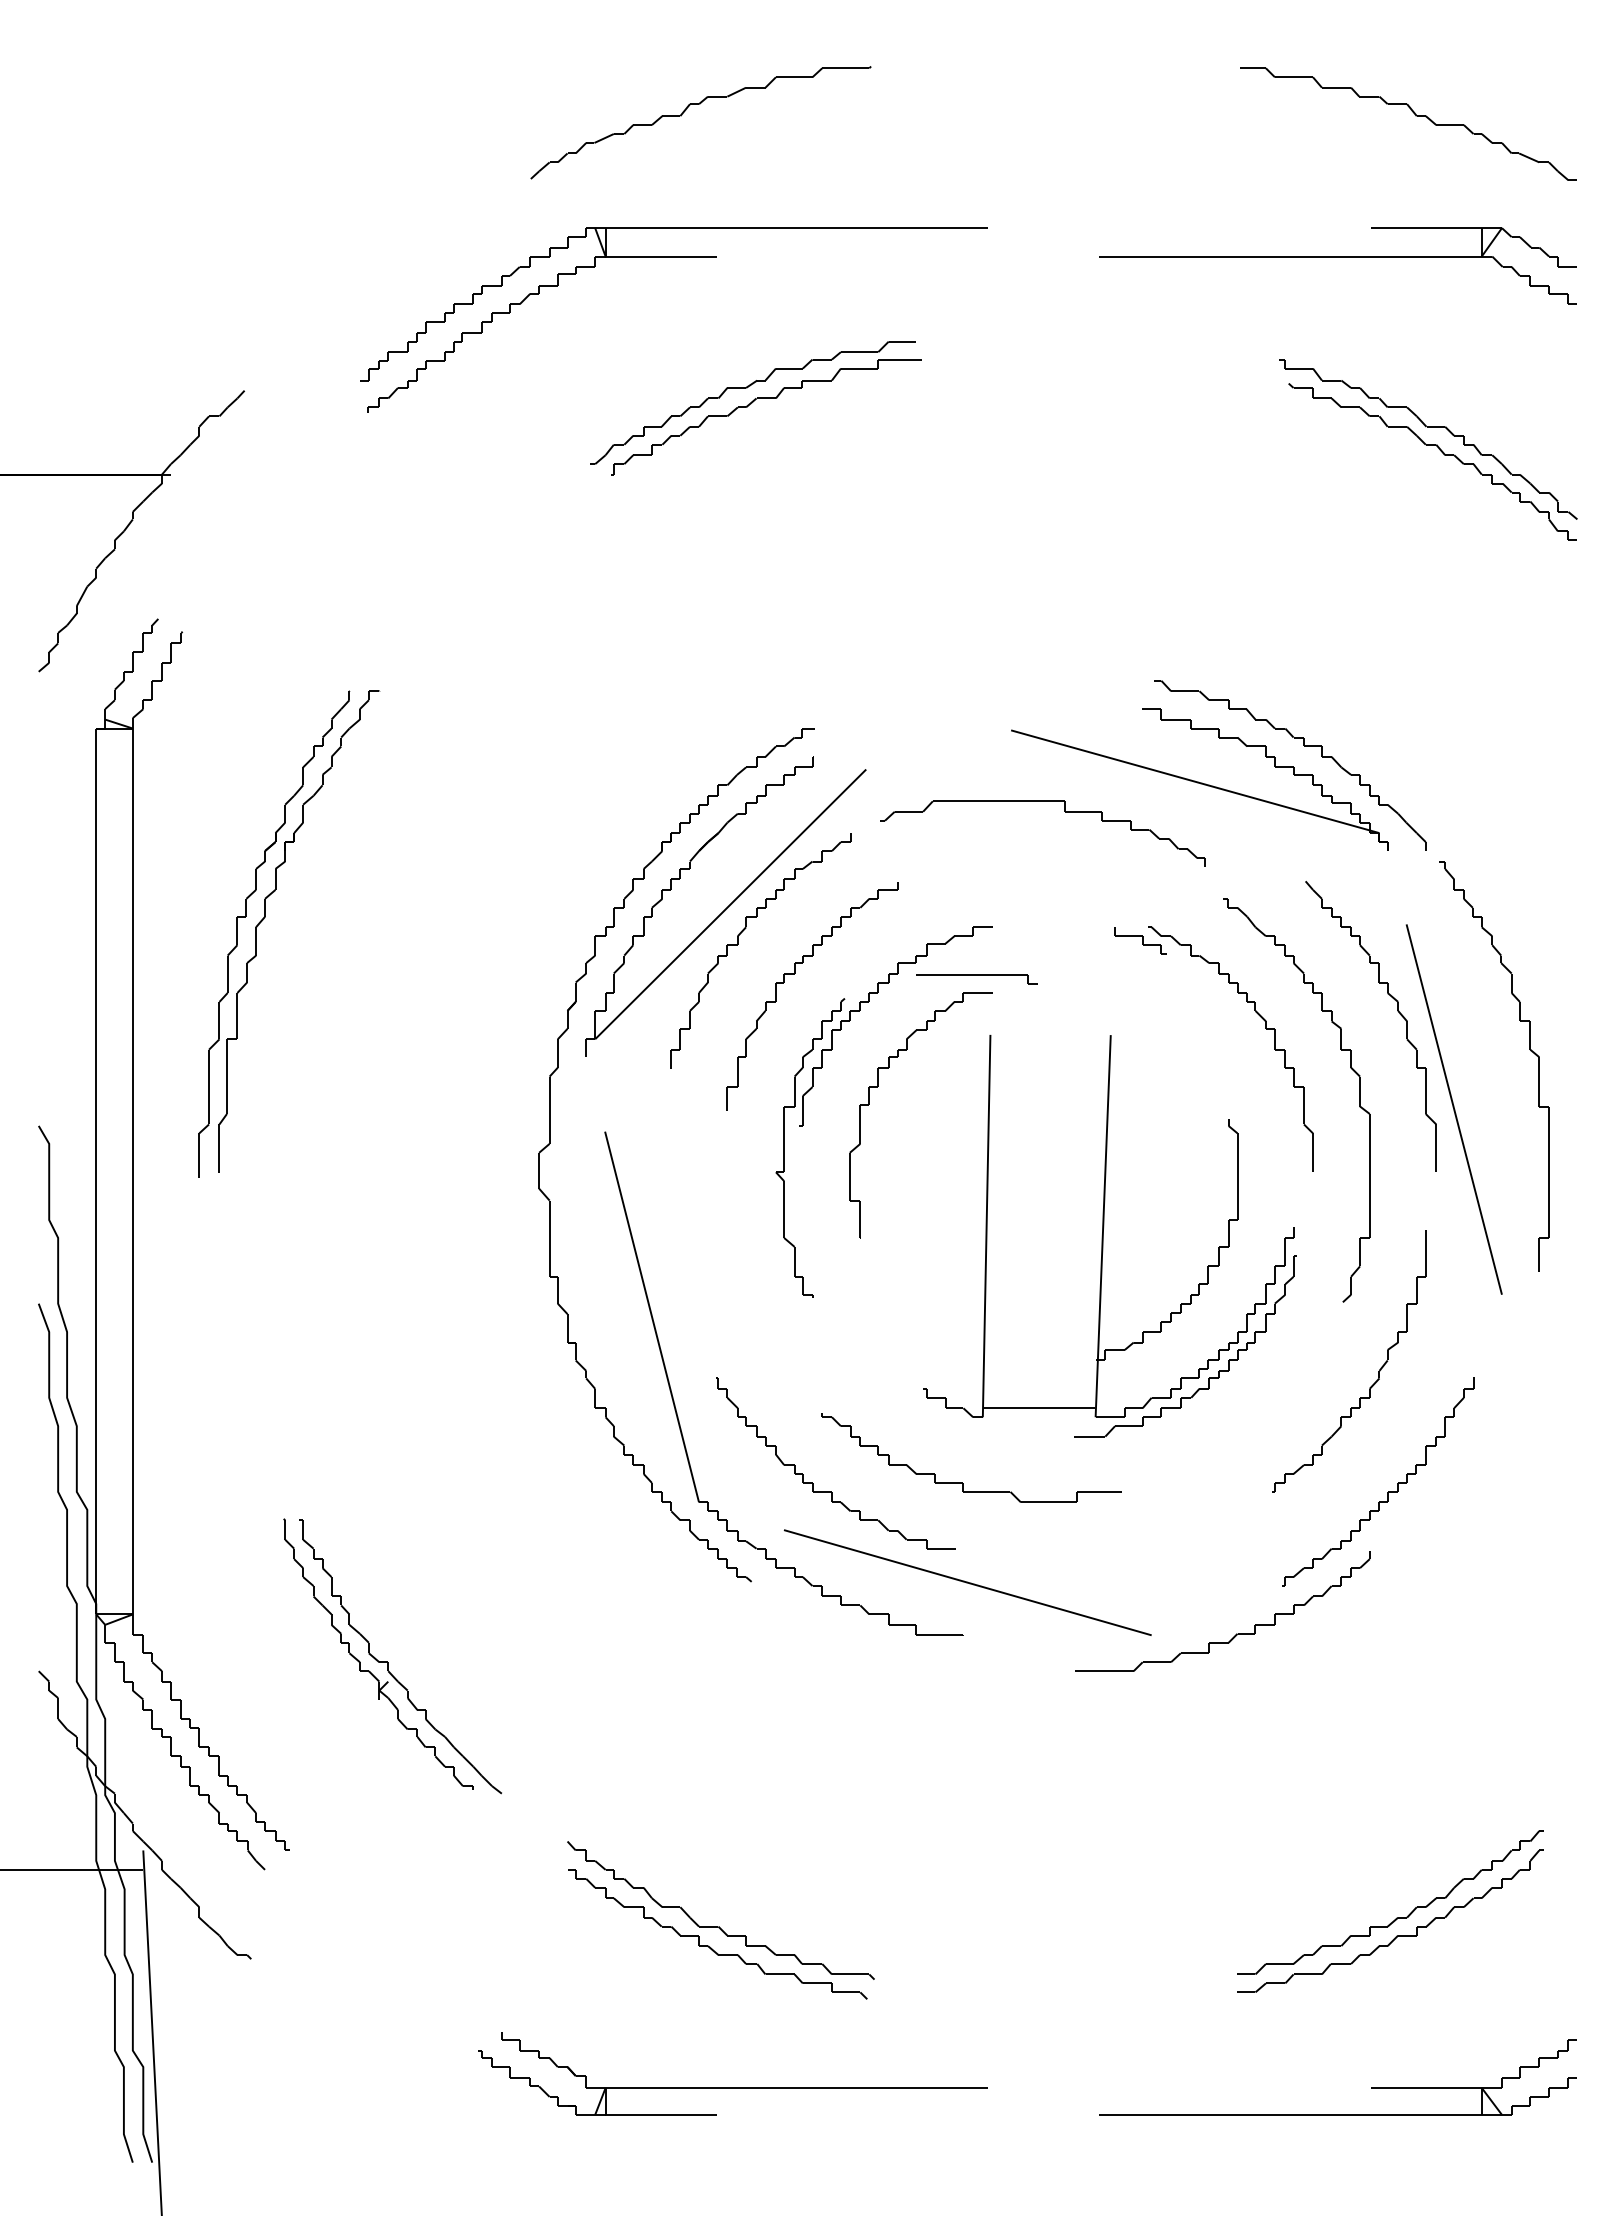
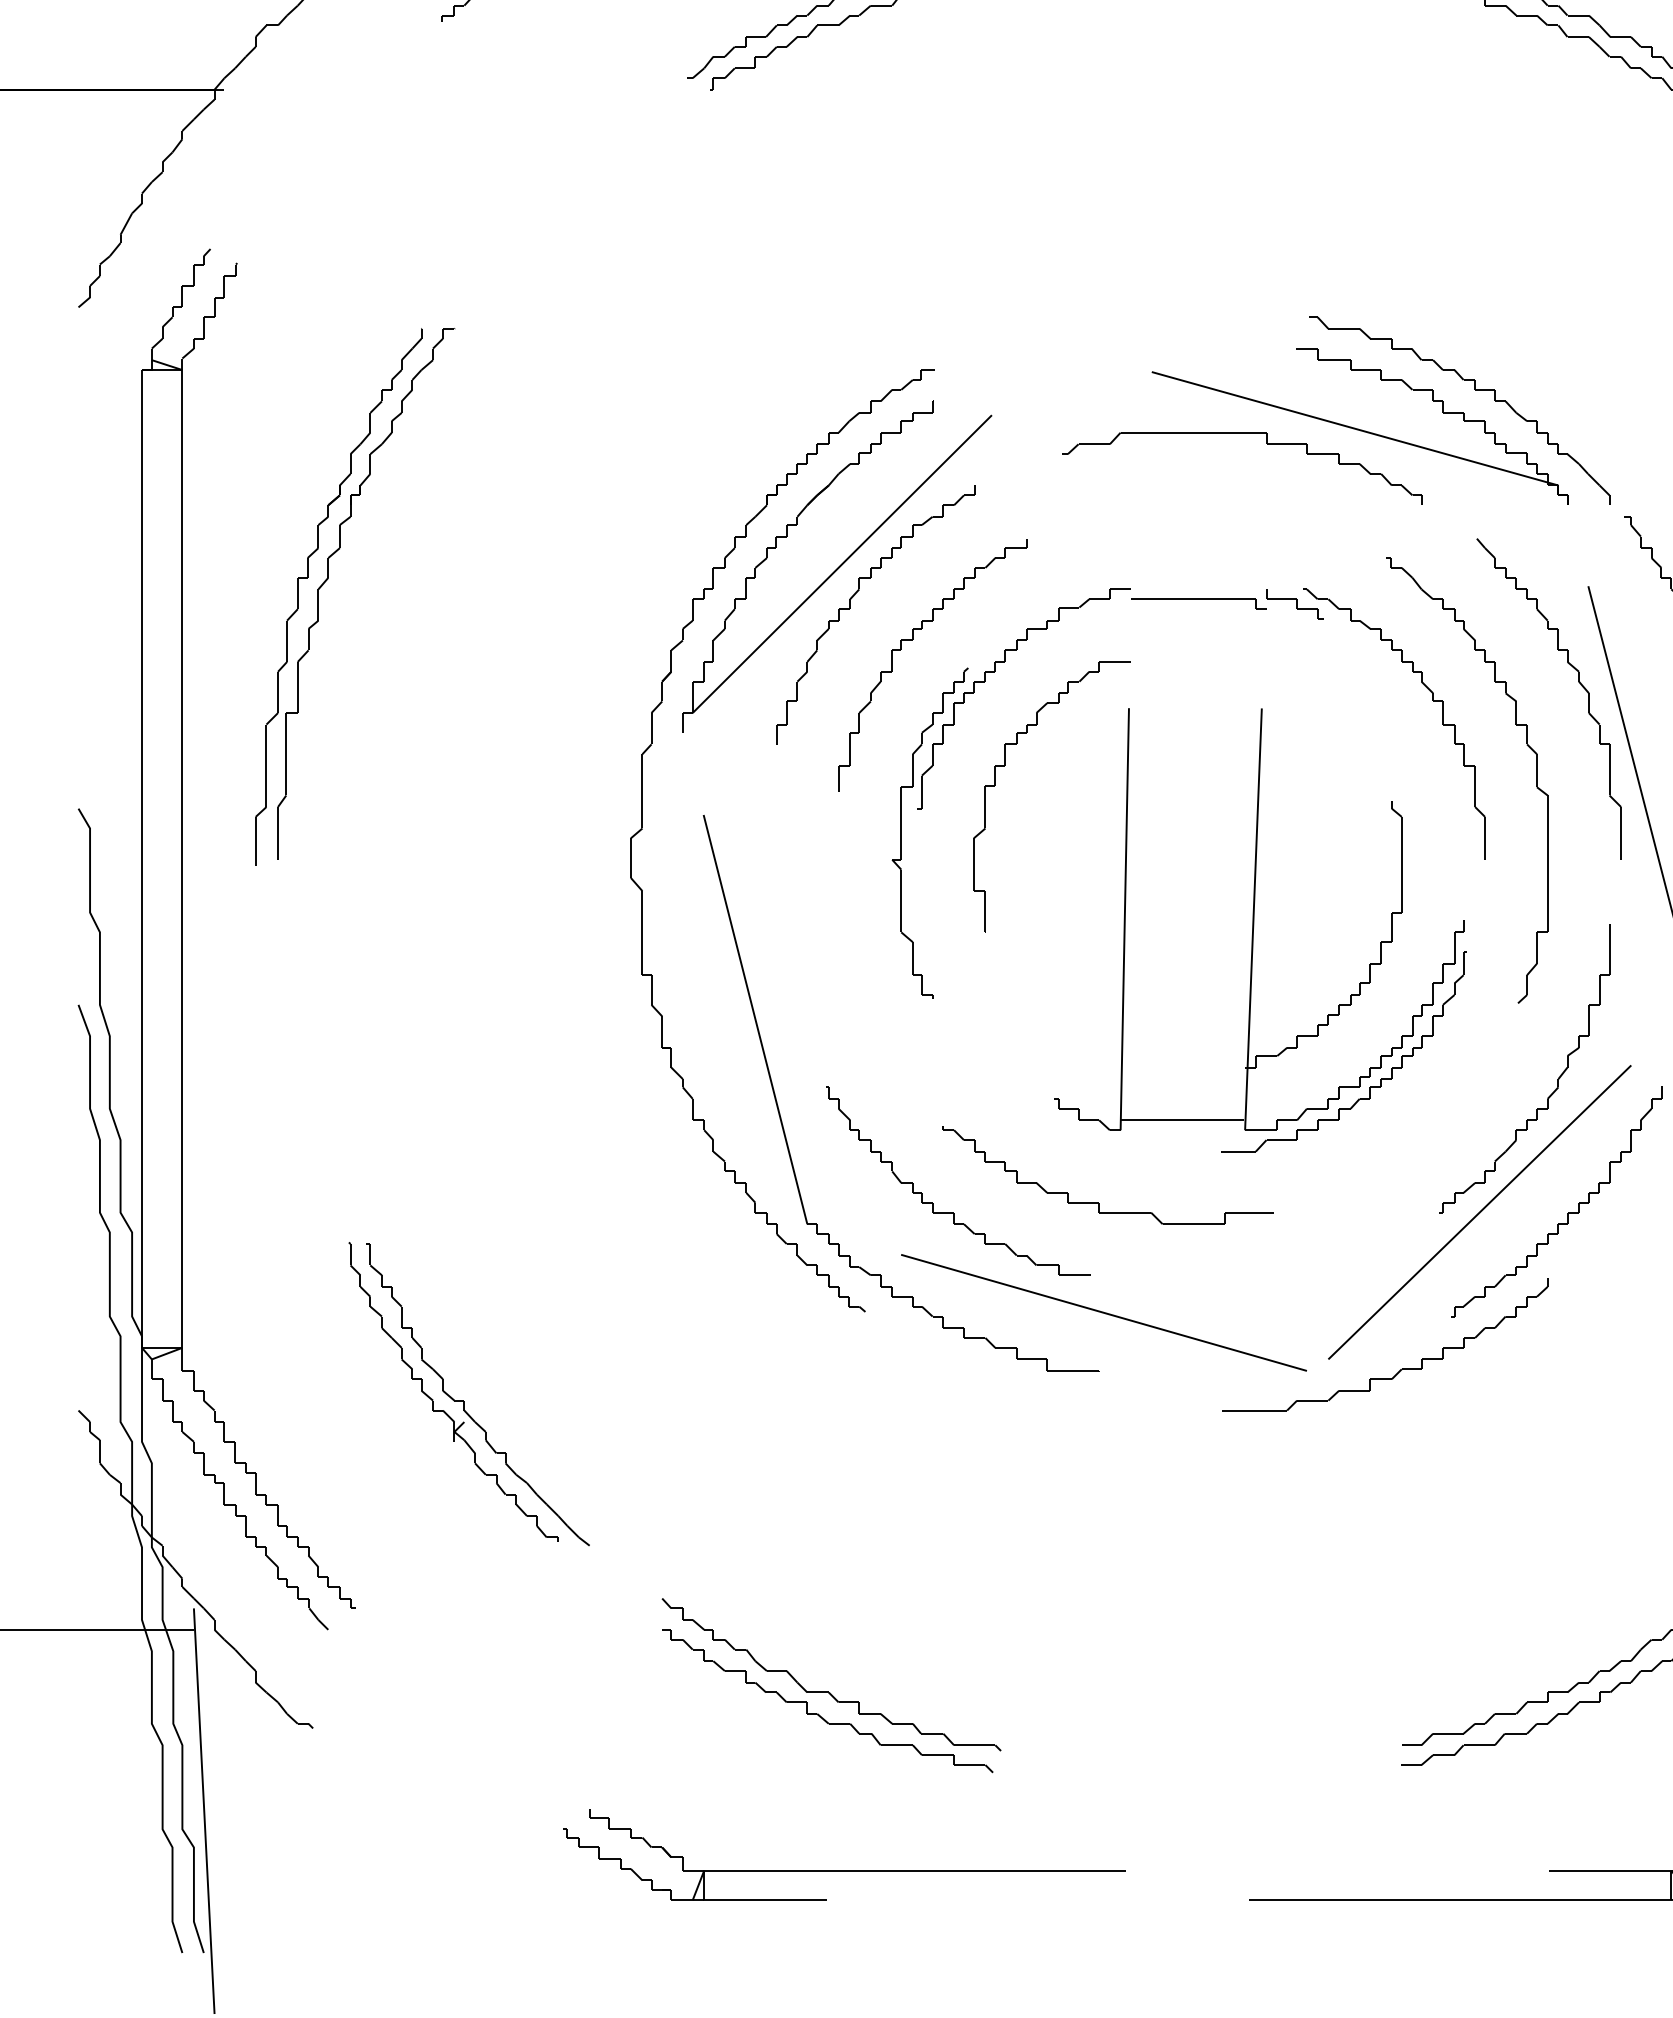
curve: (1064, 811) -> (1265, 443), moved
curve: (976, 975) -> (1198, 599), moved
line: (1307, 1491) -> (1478, 1212), added

